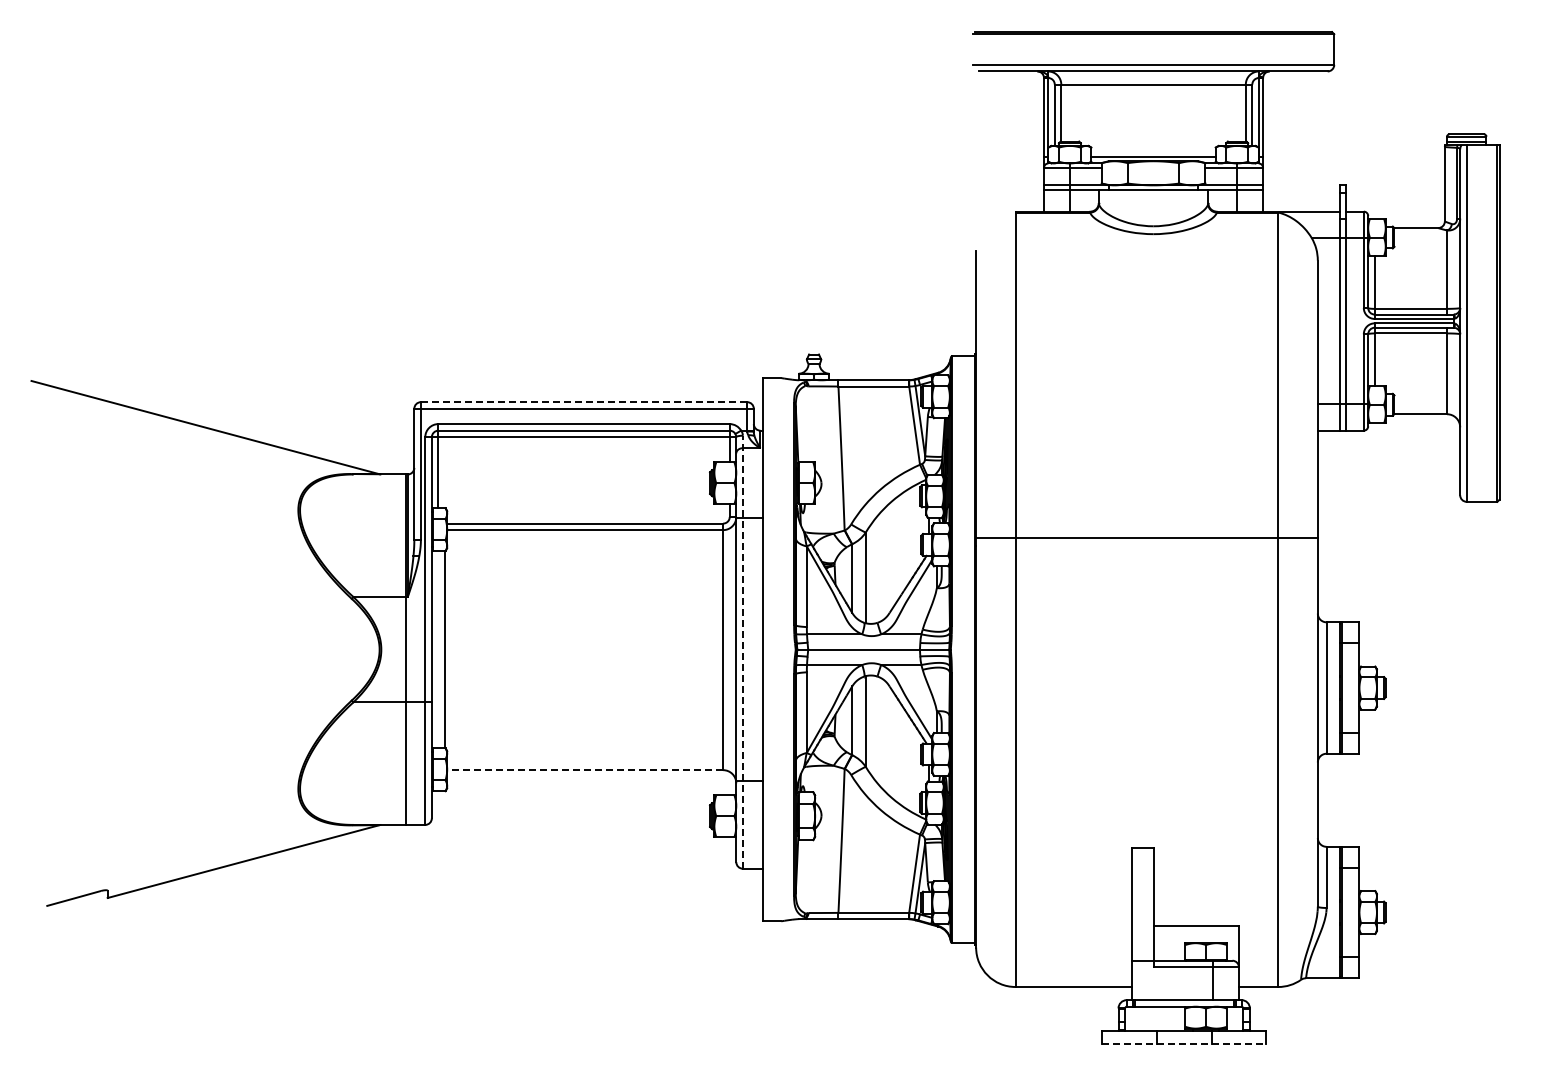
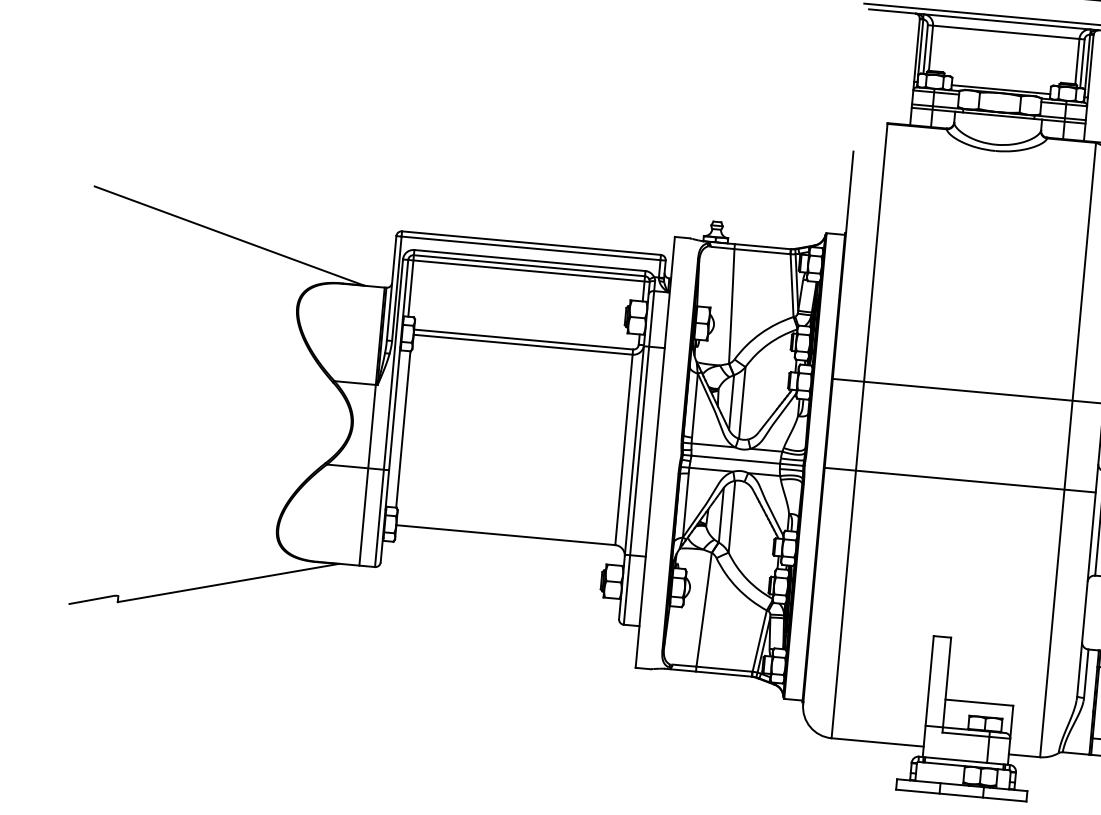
line: (584, 402) -> (531, 243), dashed -> solid
line: (1146, 649) -> (959, 479), added
line: (742, 651) -> (639, 452), dashed -> solid
line: (585, 770) -> (506, 535), dashed -> solid
line: (1184, 1043) -> (961, 795), dashed -> solid

